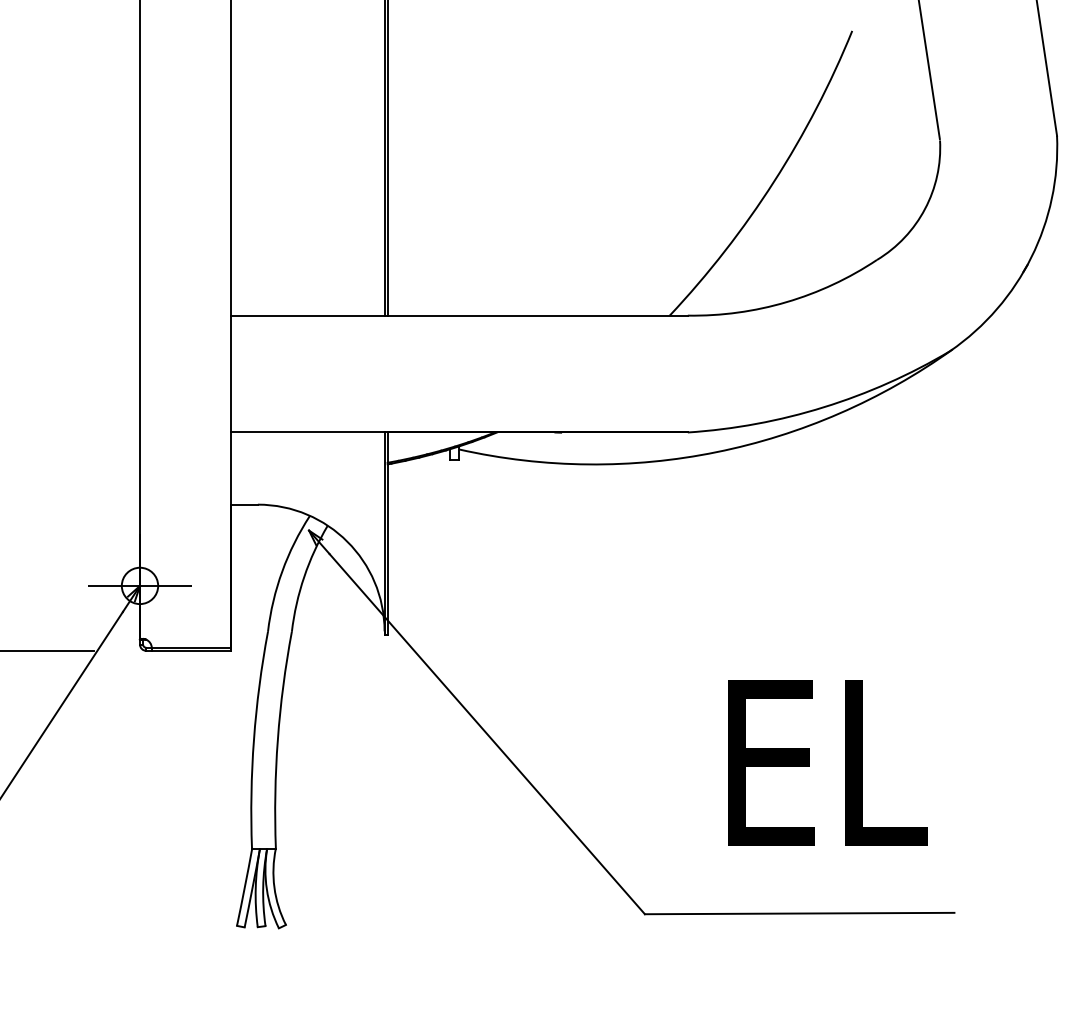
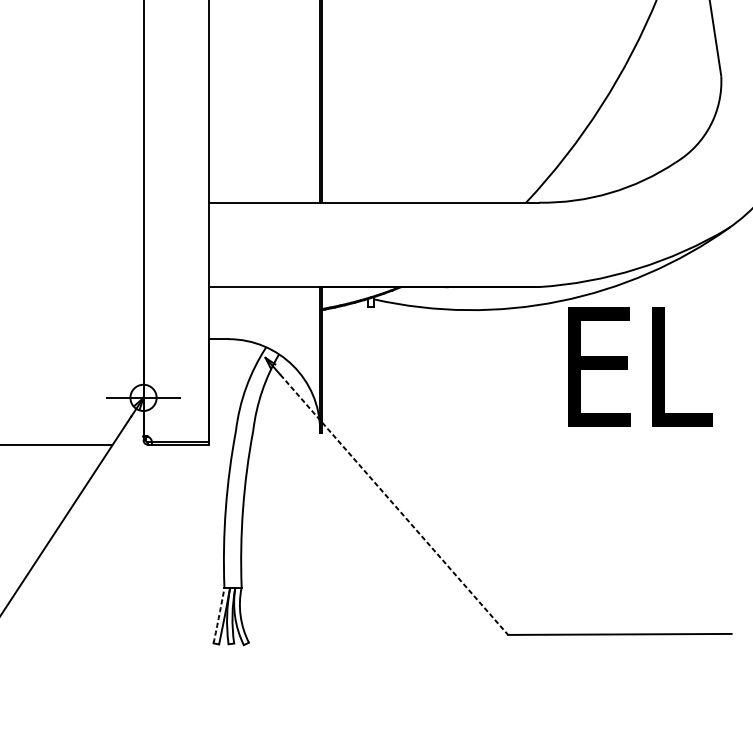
line: (487, 734) -> (394, 505), solid -> dashed
text: (827, 762) -> (639, 366), moved
arc: (244, 886) -> (219, 614), solid -> dashed

